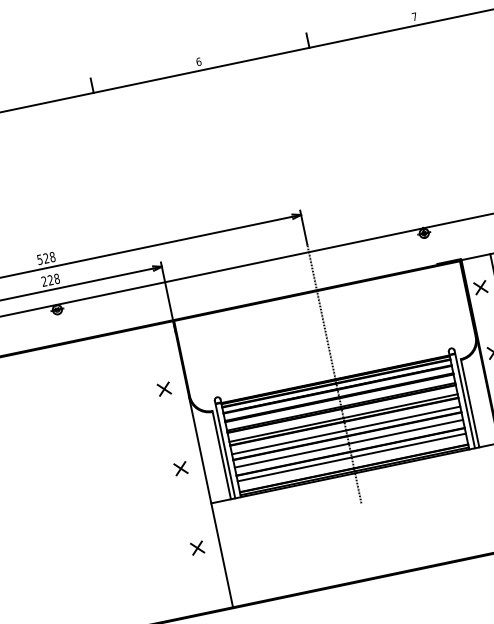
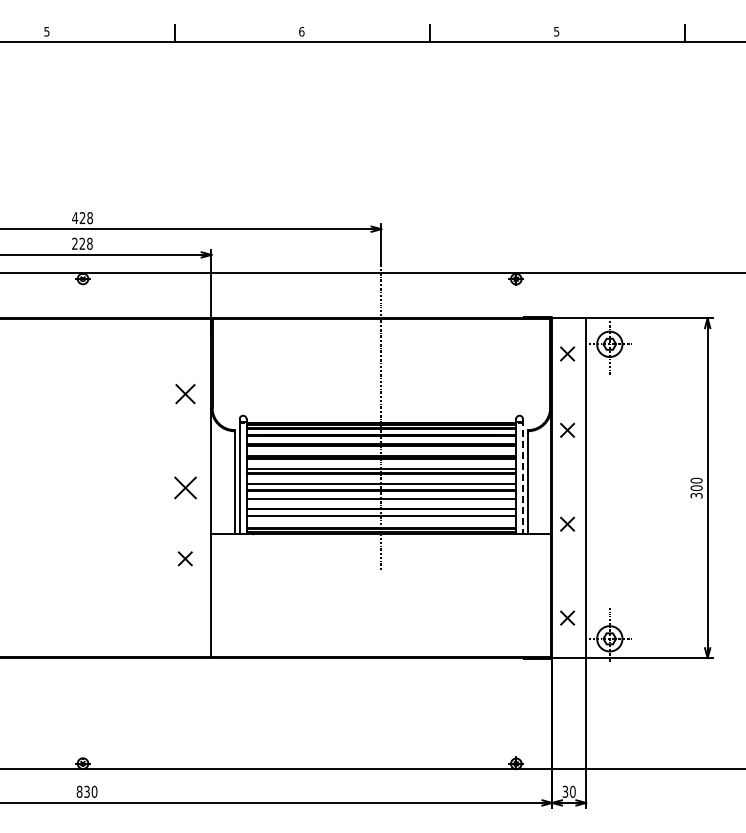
text: (414, 16) -> (556, 31), 7 -> 5
text: (40, 260) -> (75, 218), 528 -> 428
part: (163, 388) -> (184, 393), size x1.4
line: (464, 399) -> (522, 476), solid -> dashed
part: (180, 468) -> (184, 487), size x1.6
part: (196, 548) -> (184, 558), moved

